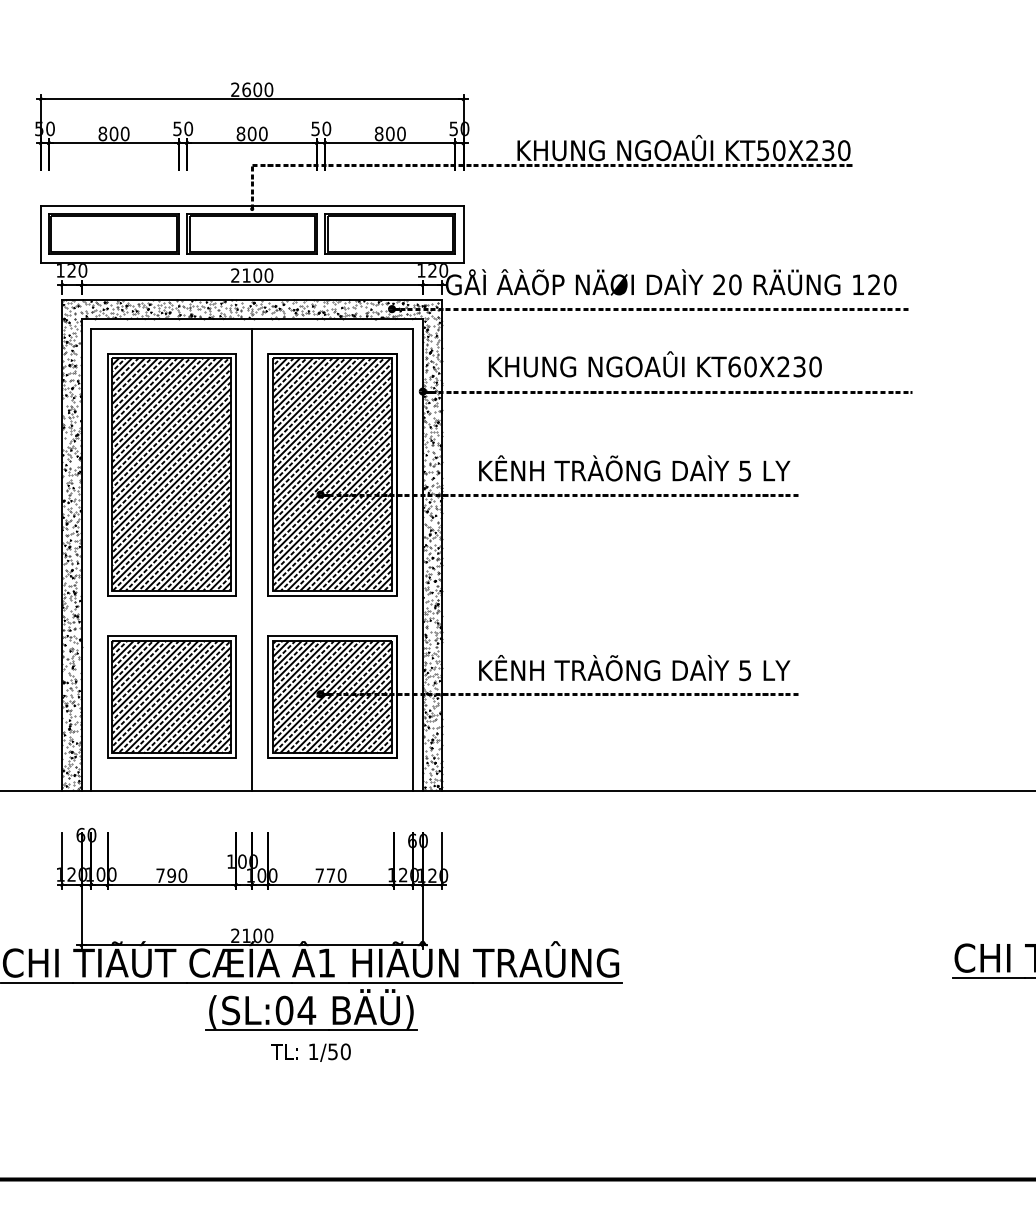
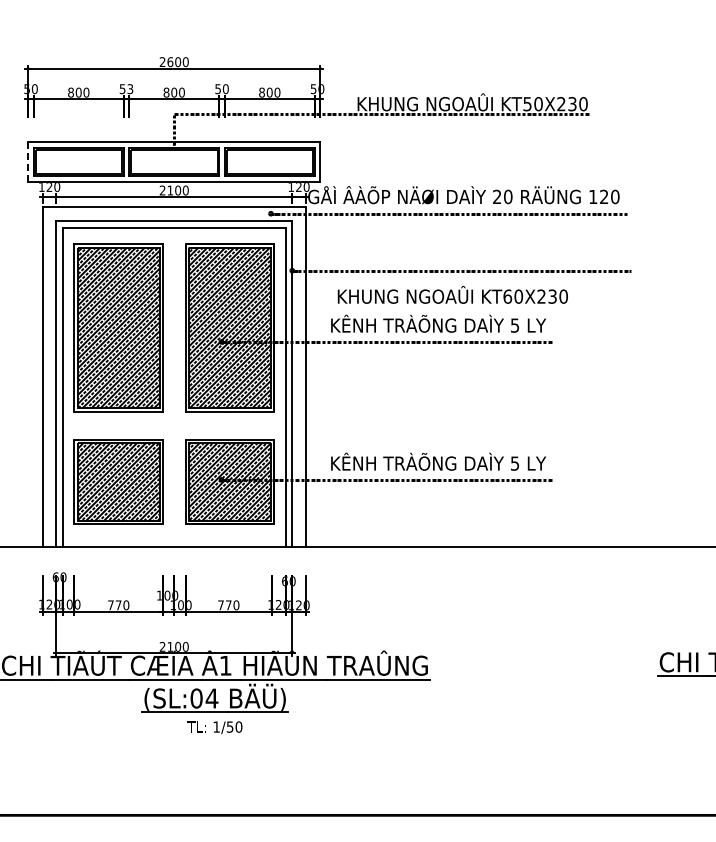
text: (188, 129) -> (130, 89), 50 -> 53
line: (41, 233) -> (28, 161), solid -> dashed
text: (654, 363) -> (452, 294), moved
hatch: (251, 544) -> (173, 376), removed
line: (252, 559) -> (174, 386), removed
text: (171, 875) -> (118, 605), 790 -> 770

